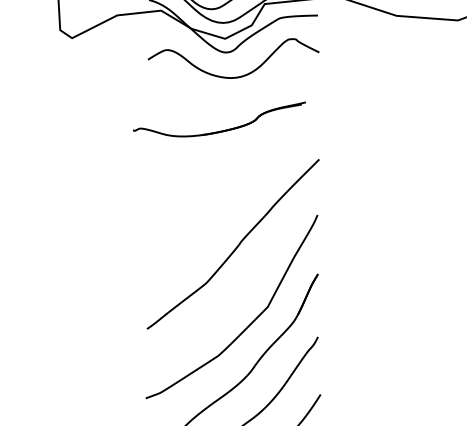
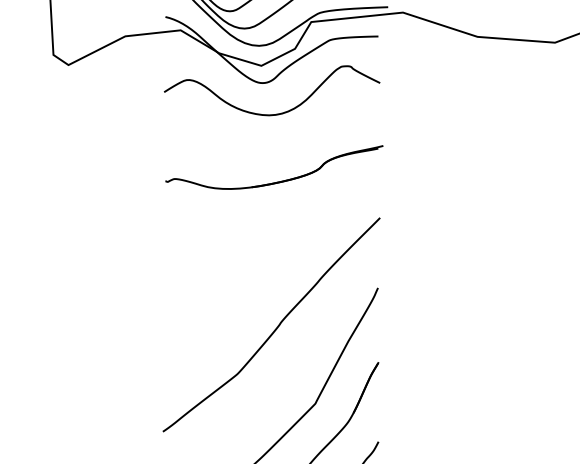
part: (220, 130) -> (275, 181), moved

